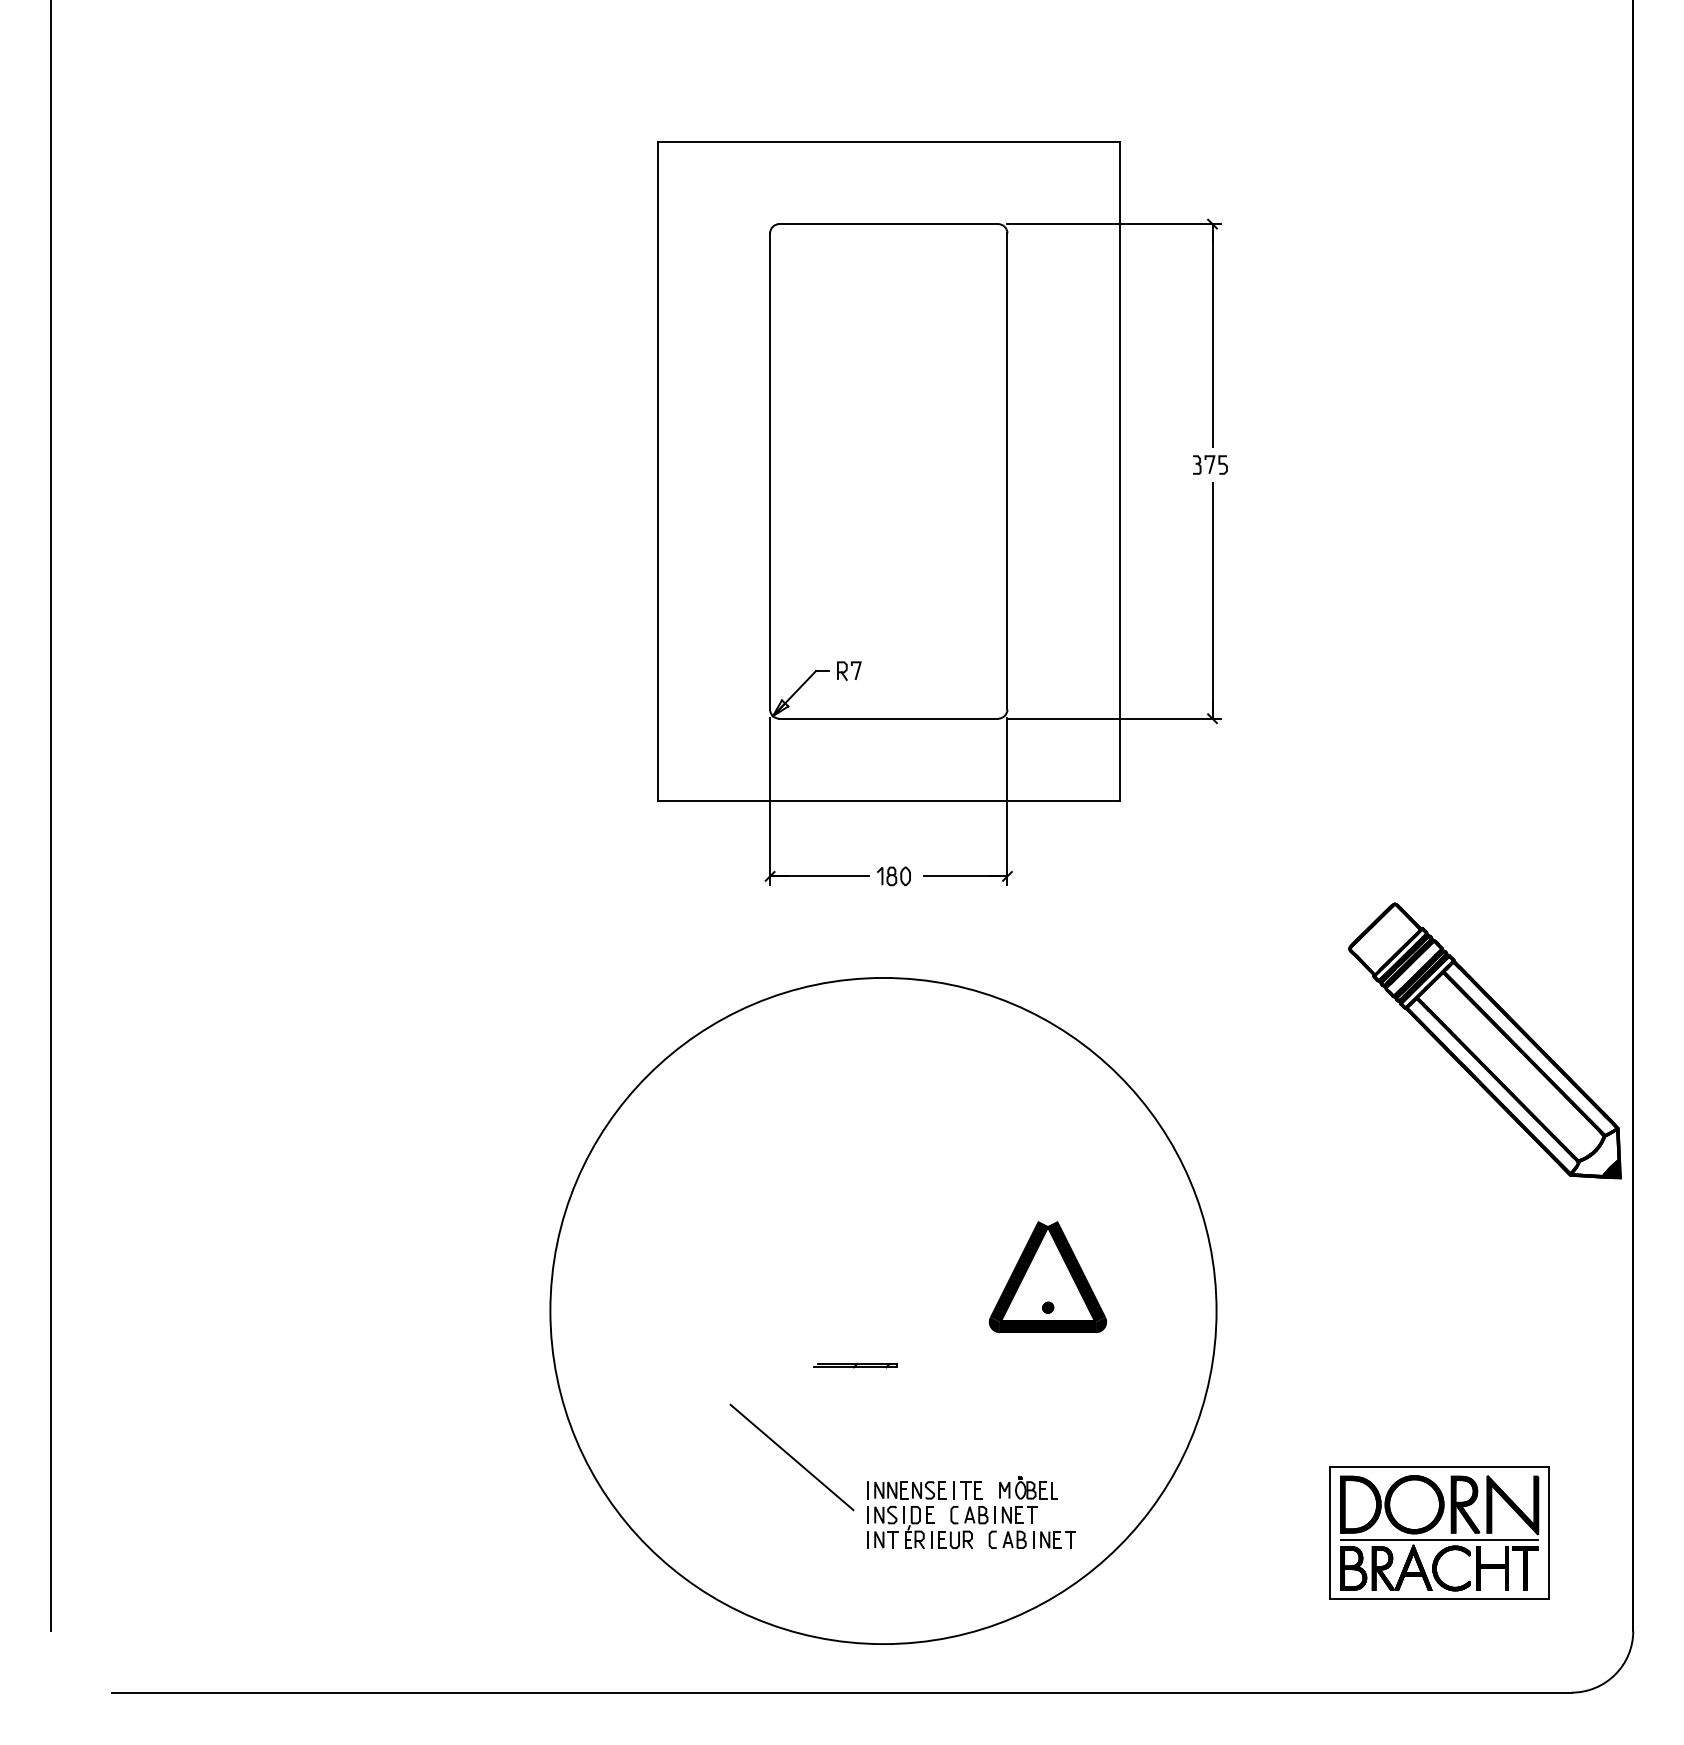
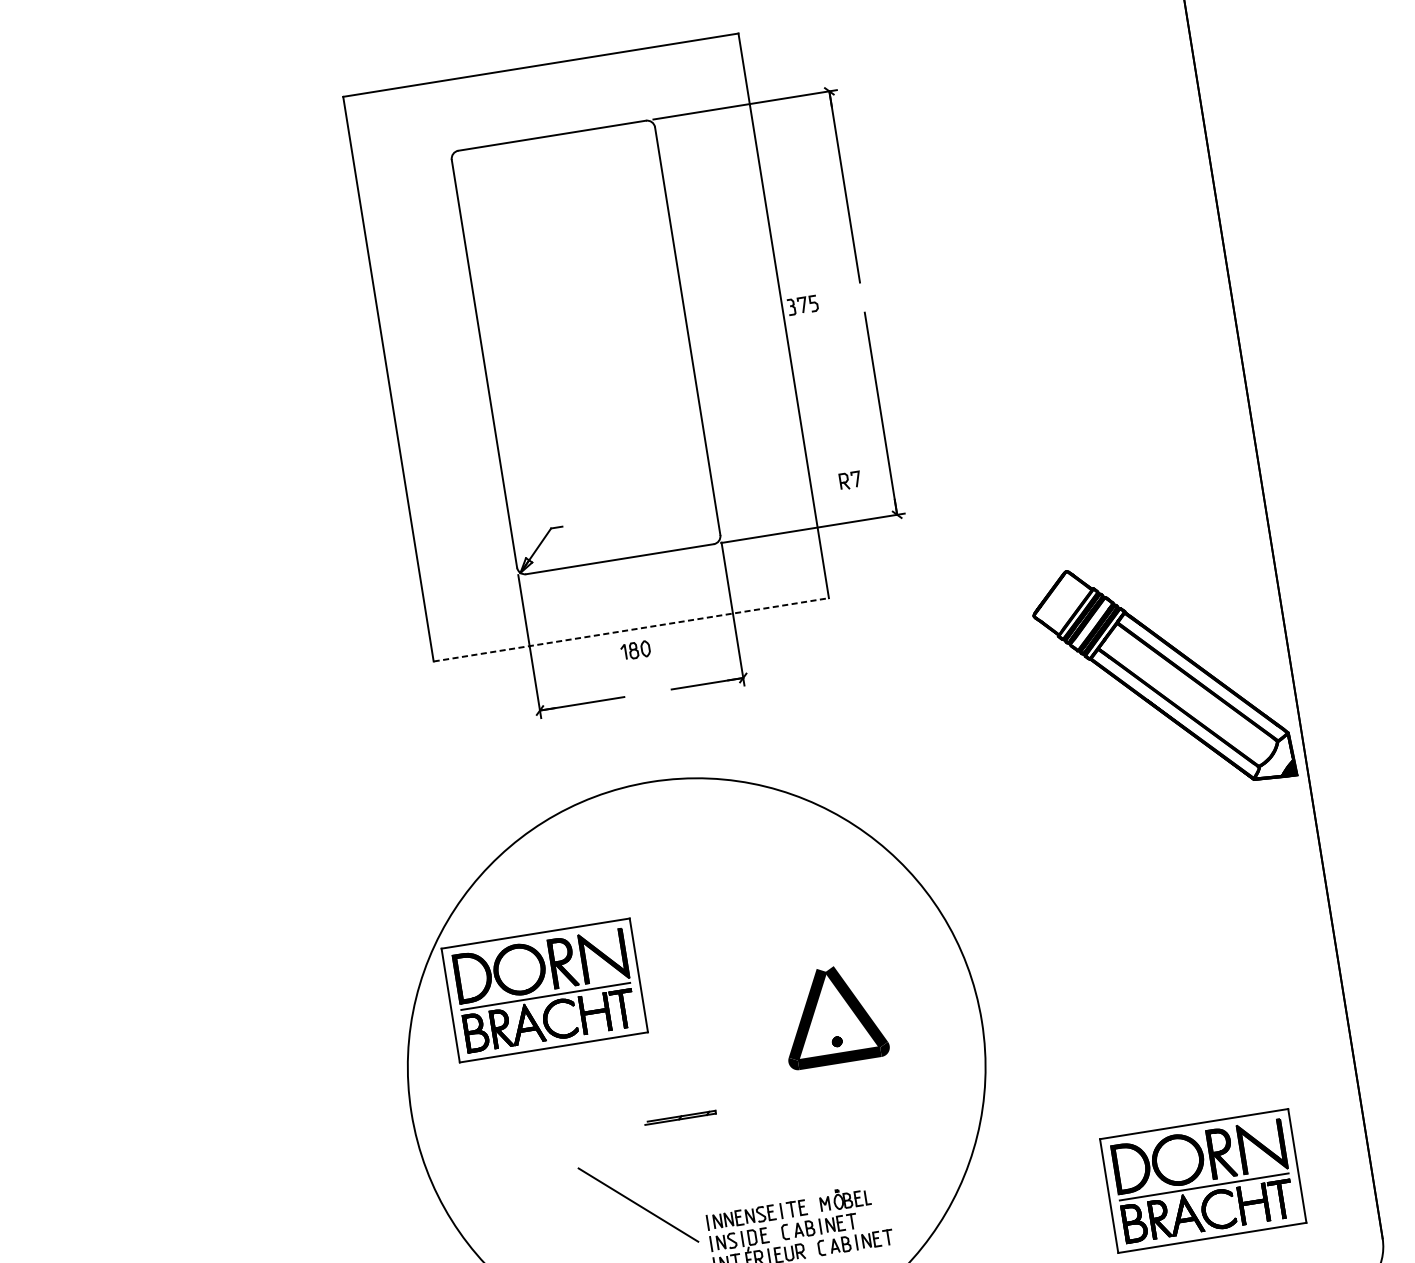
part: (1210, 464) -> (802, 304), moved
part: (849, 670) -> (850, 480), moved
line: (888, 801) -> (631, 630), solid -> dashed
part: (893, 876) -> (635, 650), moved
part: (1484, 1040) -> (1161, 676), moved
part: (724, 1195) -> (544, 990), added

